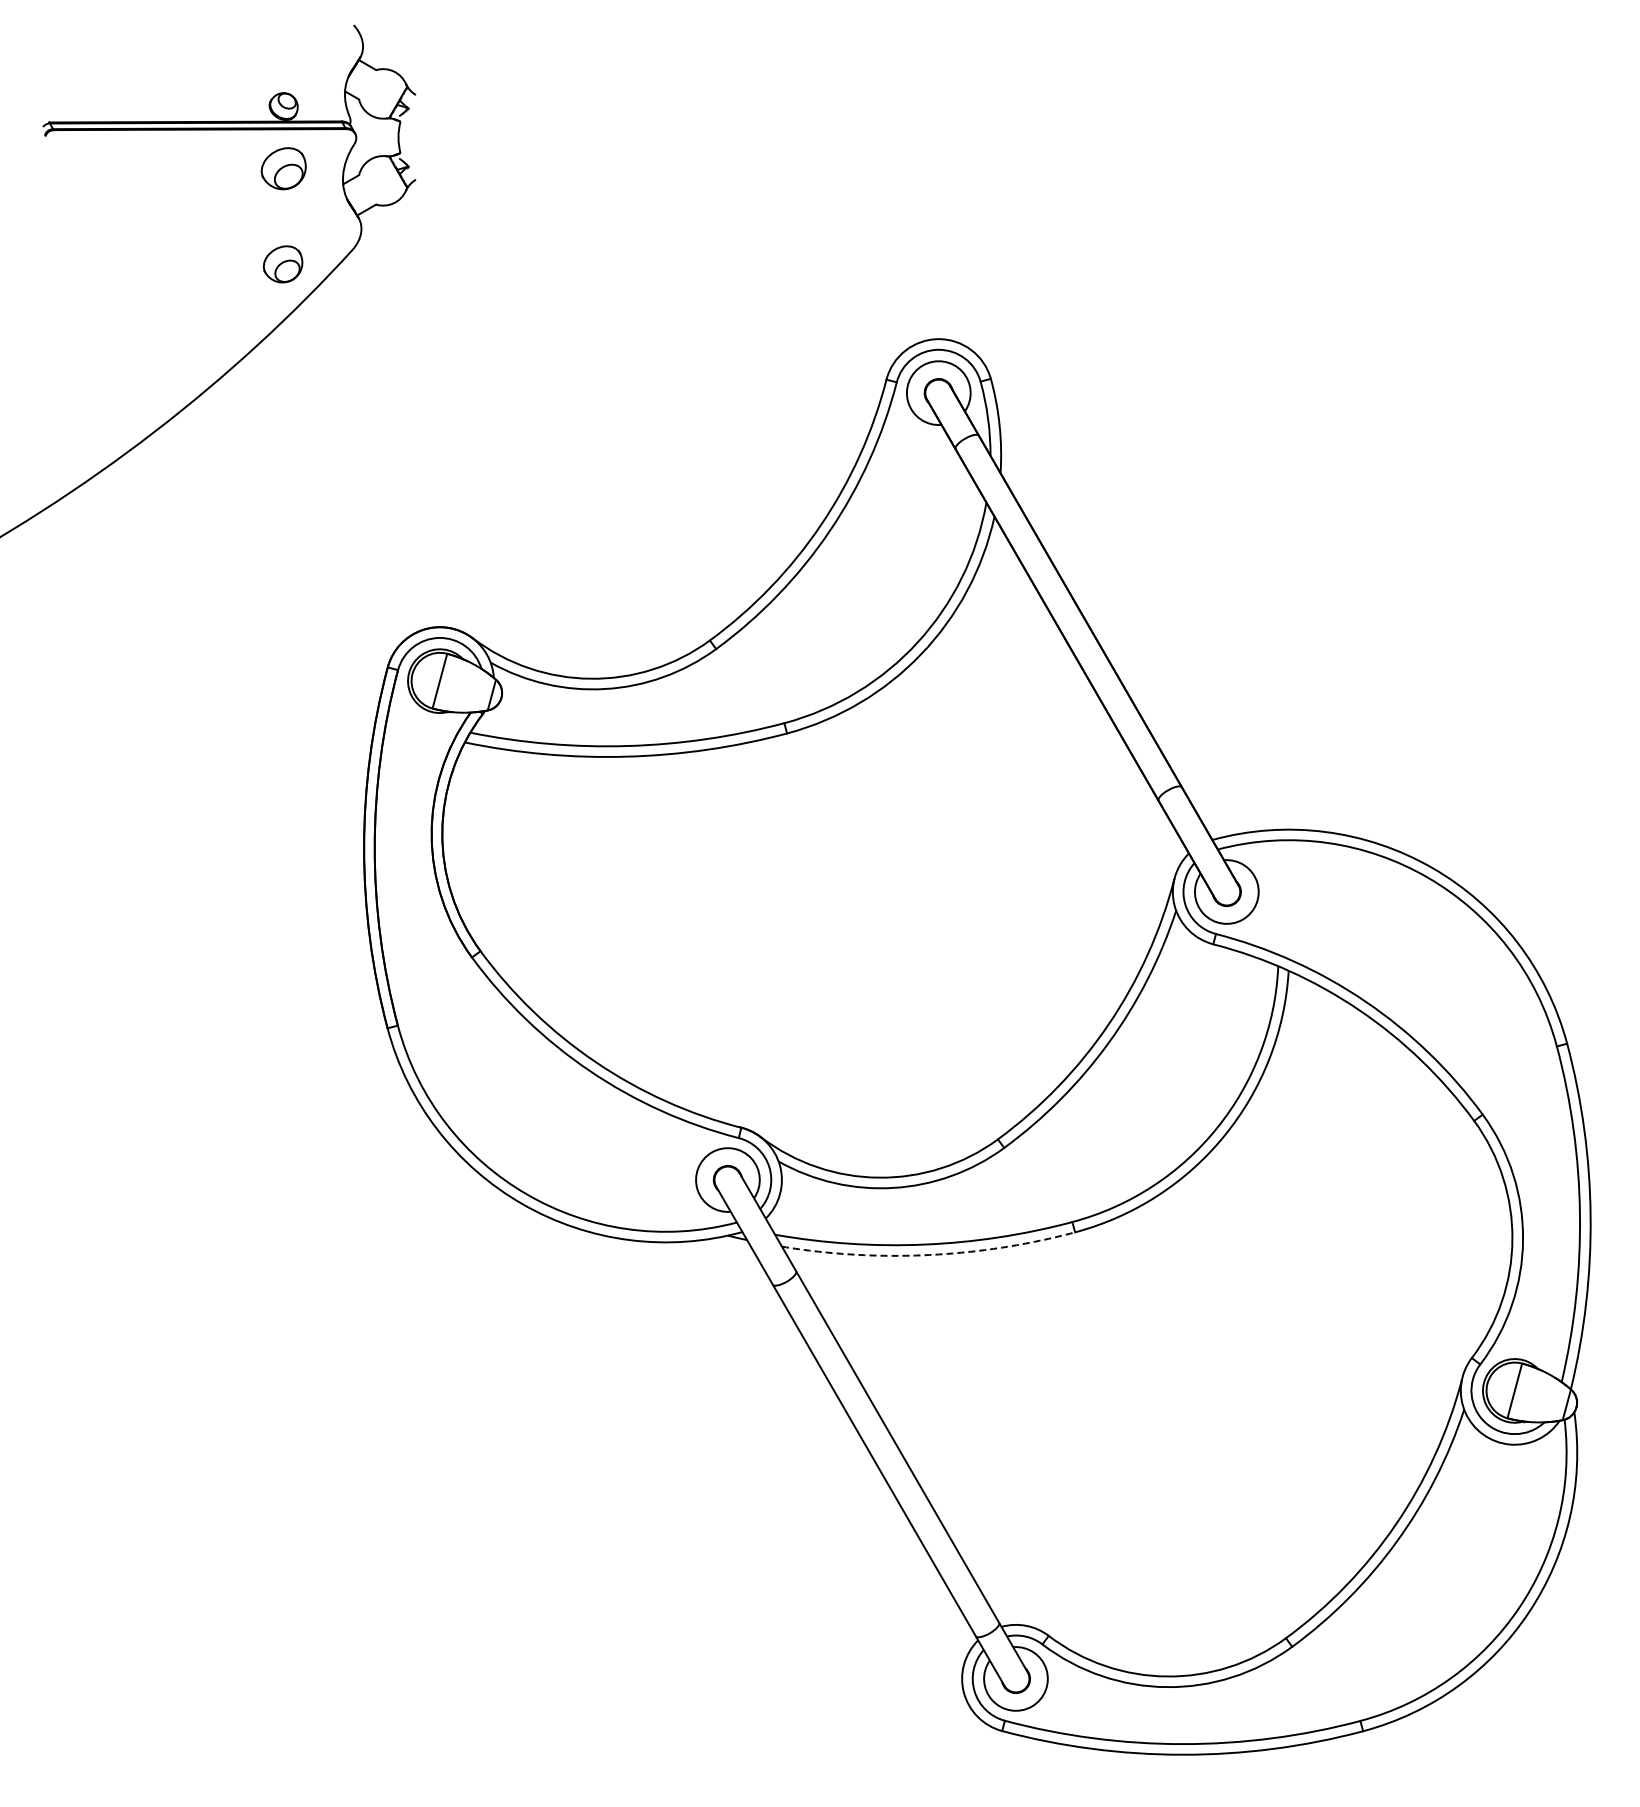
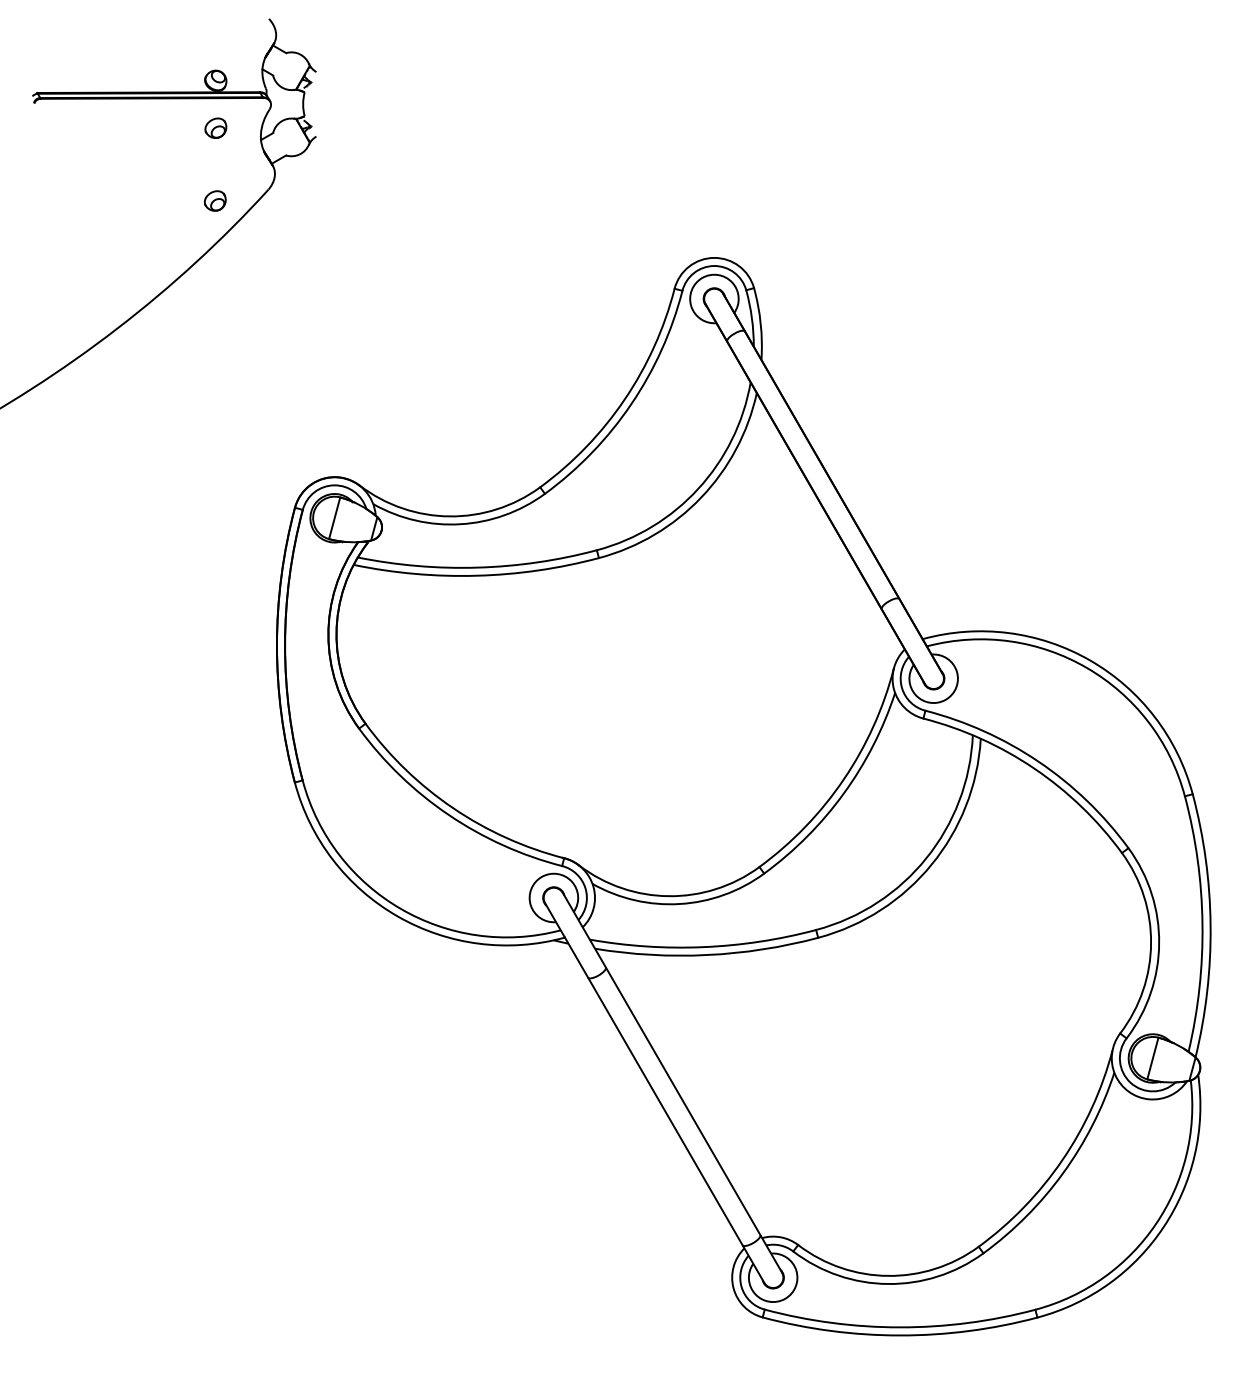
part: (283, 168) -> (215, 128), size x0.62
part: (282, 264) -> (214, 201), size x0.71
arc: (929, 1255) -> (707, 955), dashed -> solid

